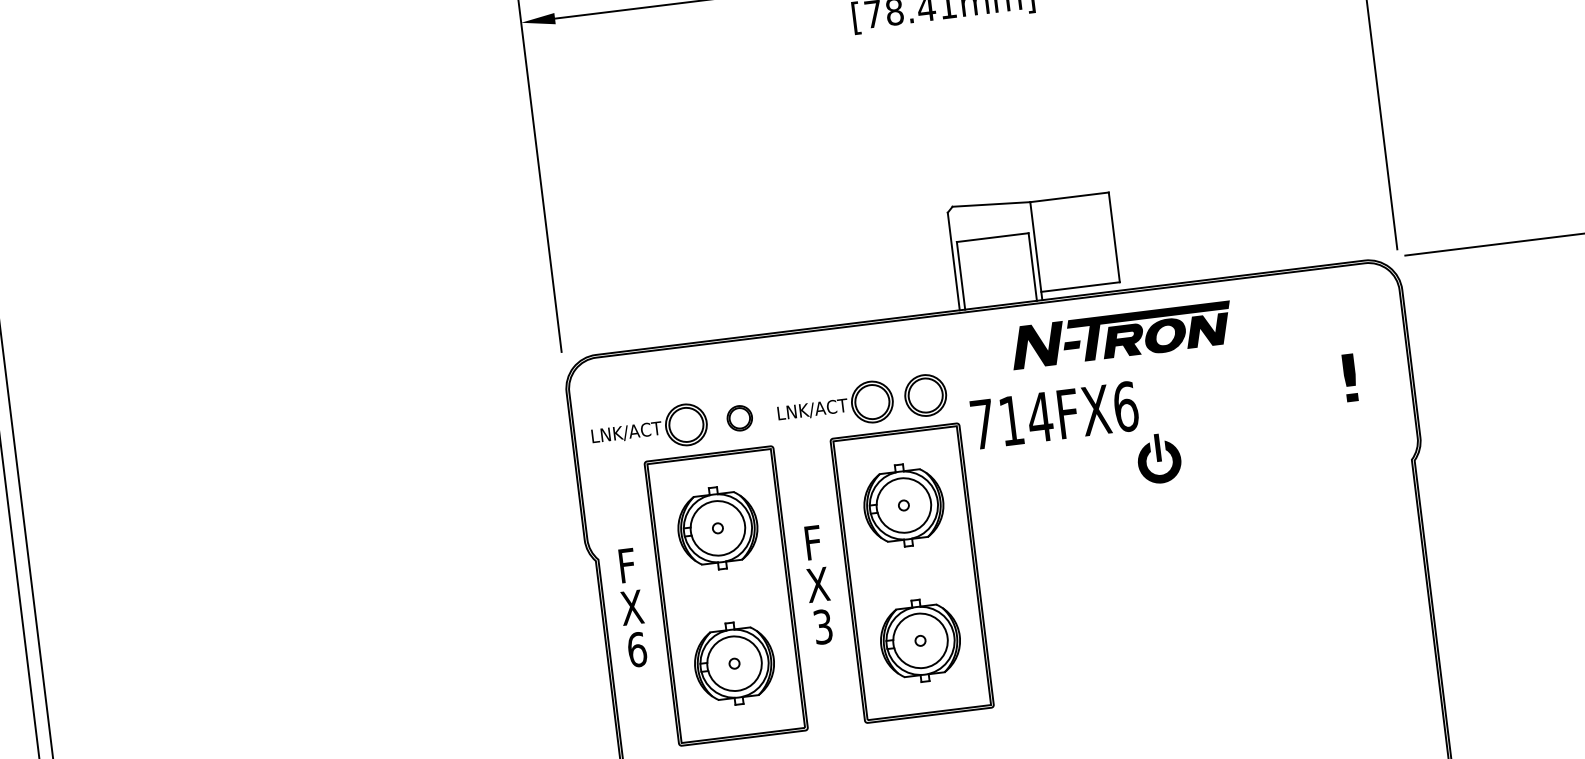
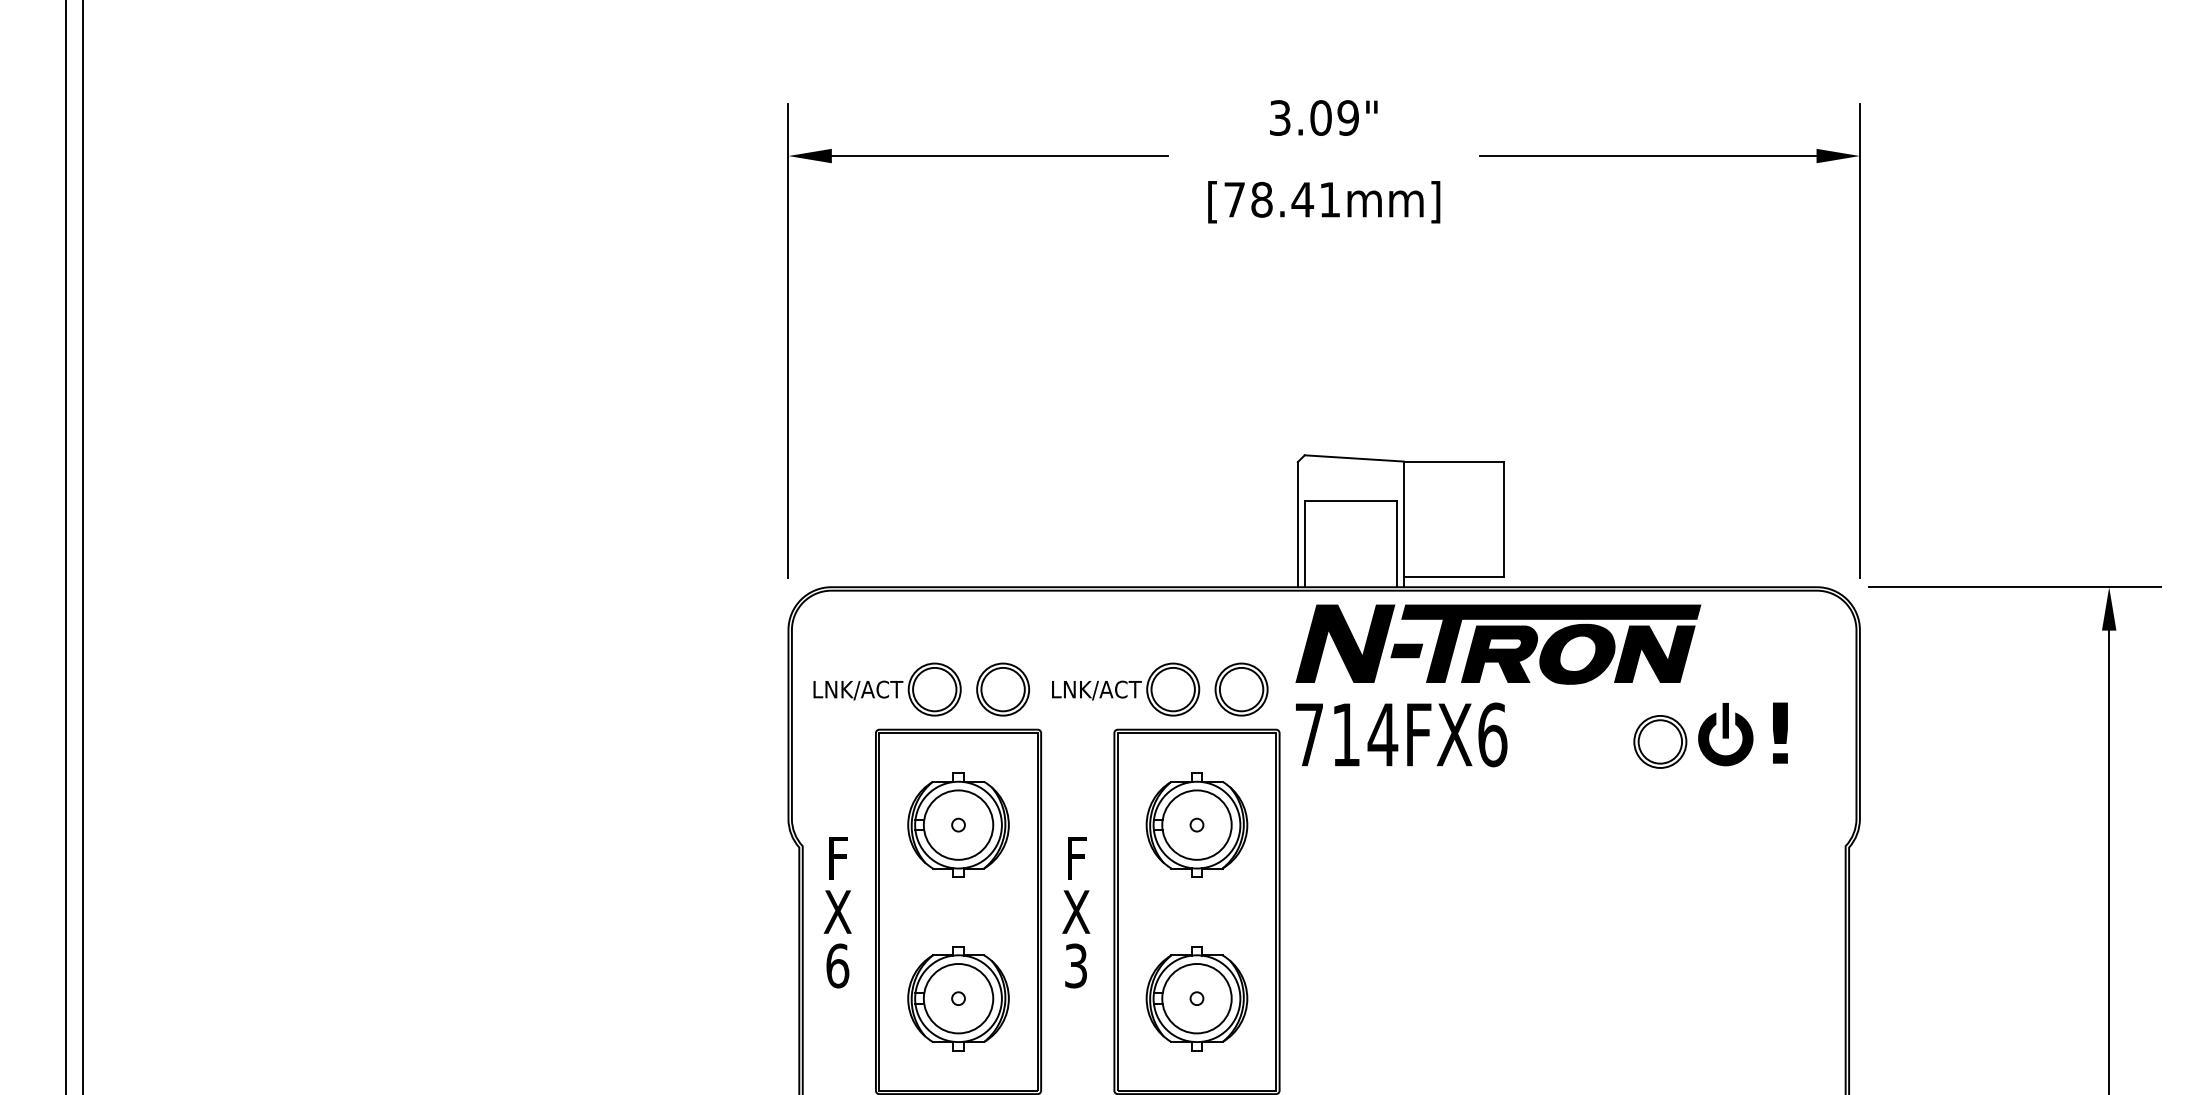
part: (1121, 335) -> (1498, 644), size x1.43
part: (1257, 395) -> (1660, 741), added
part: (740, 418) -> (1003, 689), size x1.67
part: (1159, 458) -> (1725, 734), moved

